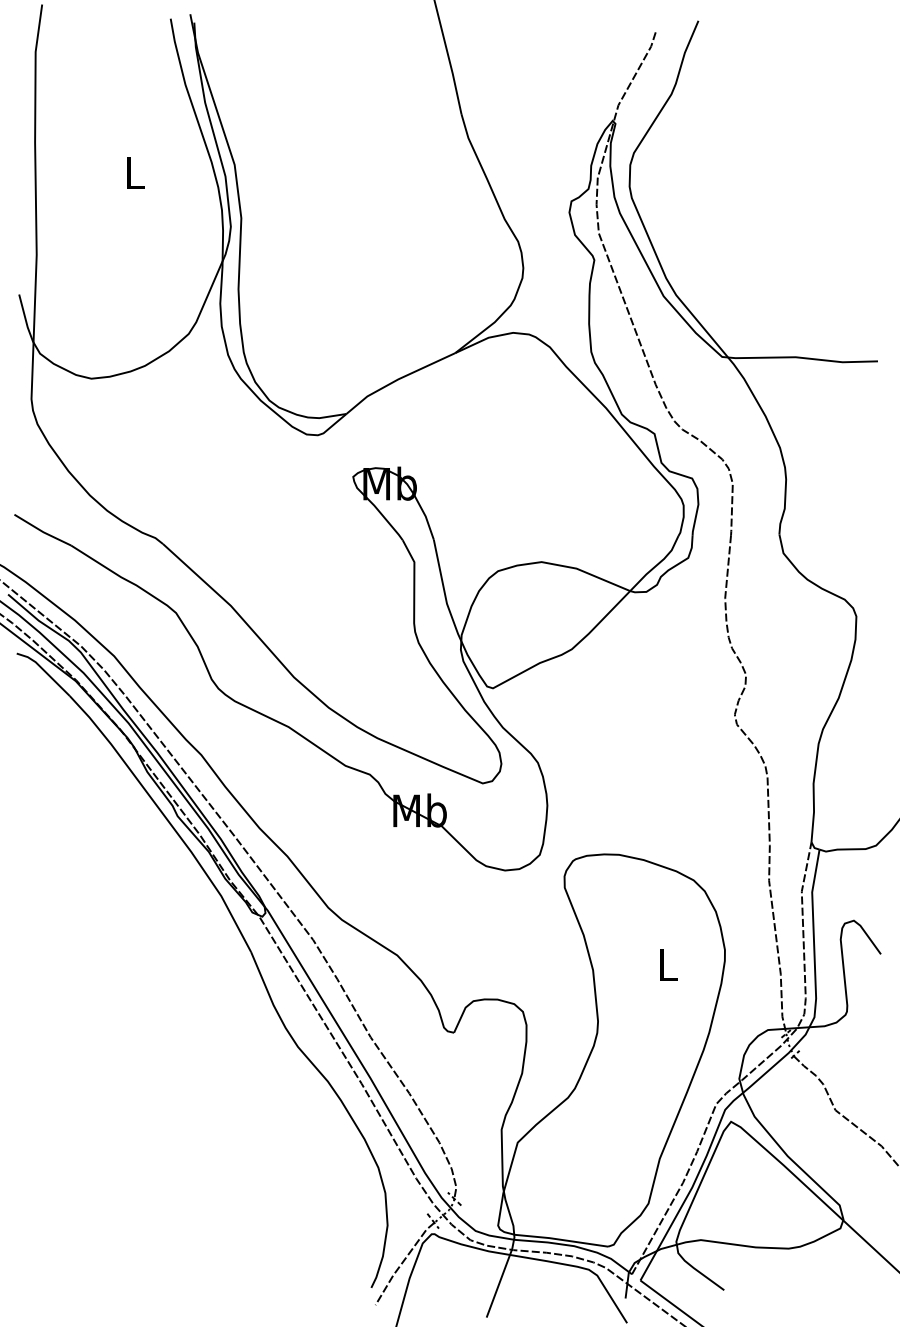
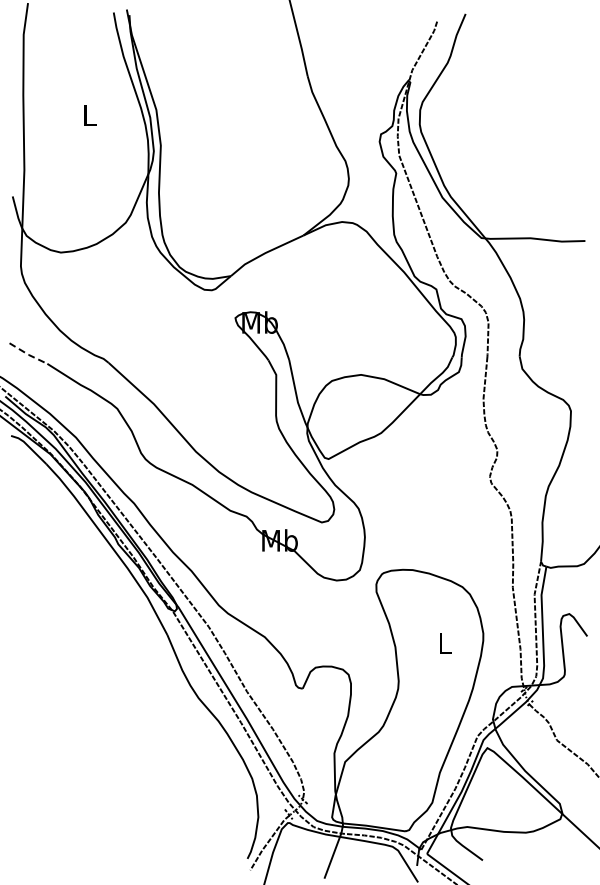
line: (42, 533) -> (28, 355), solid -> dashed

